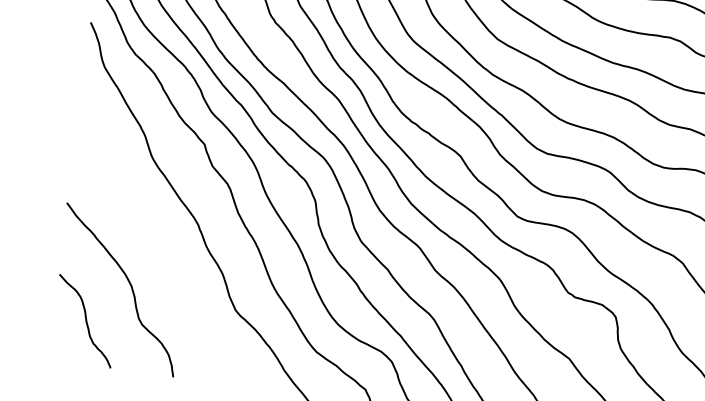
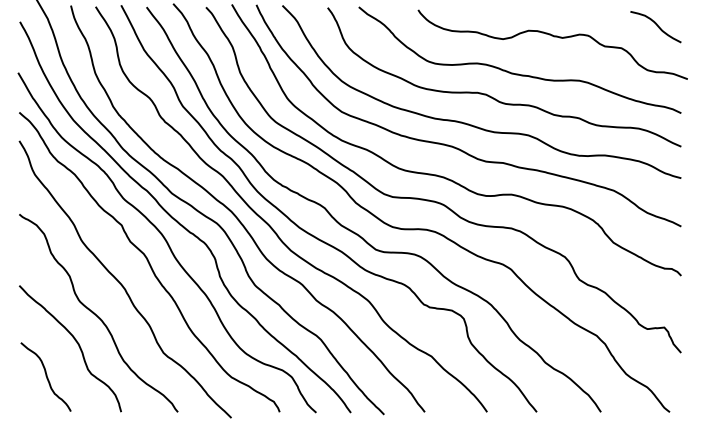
curve: (158, 251) -> (96, 314), added

